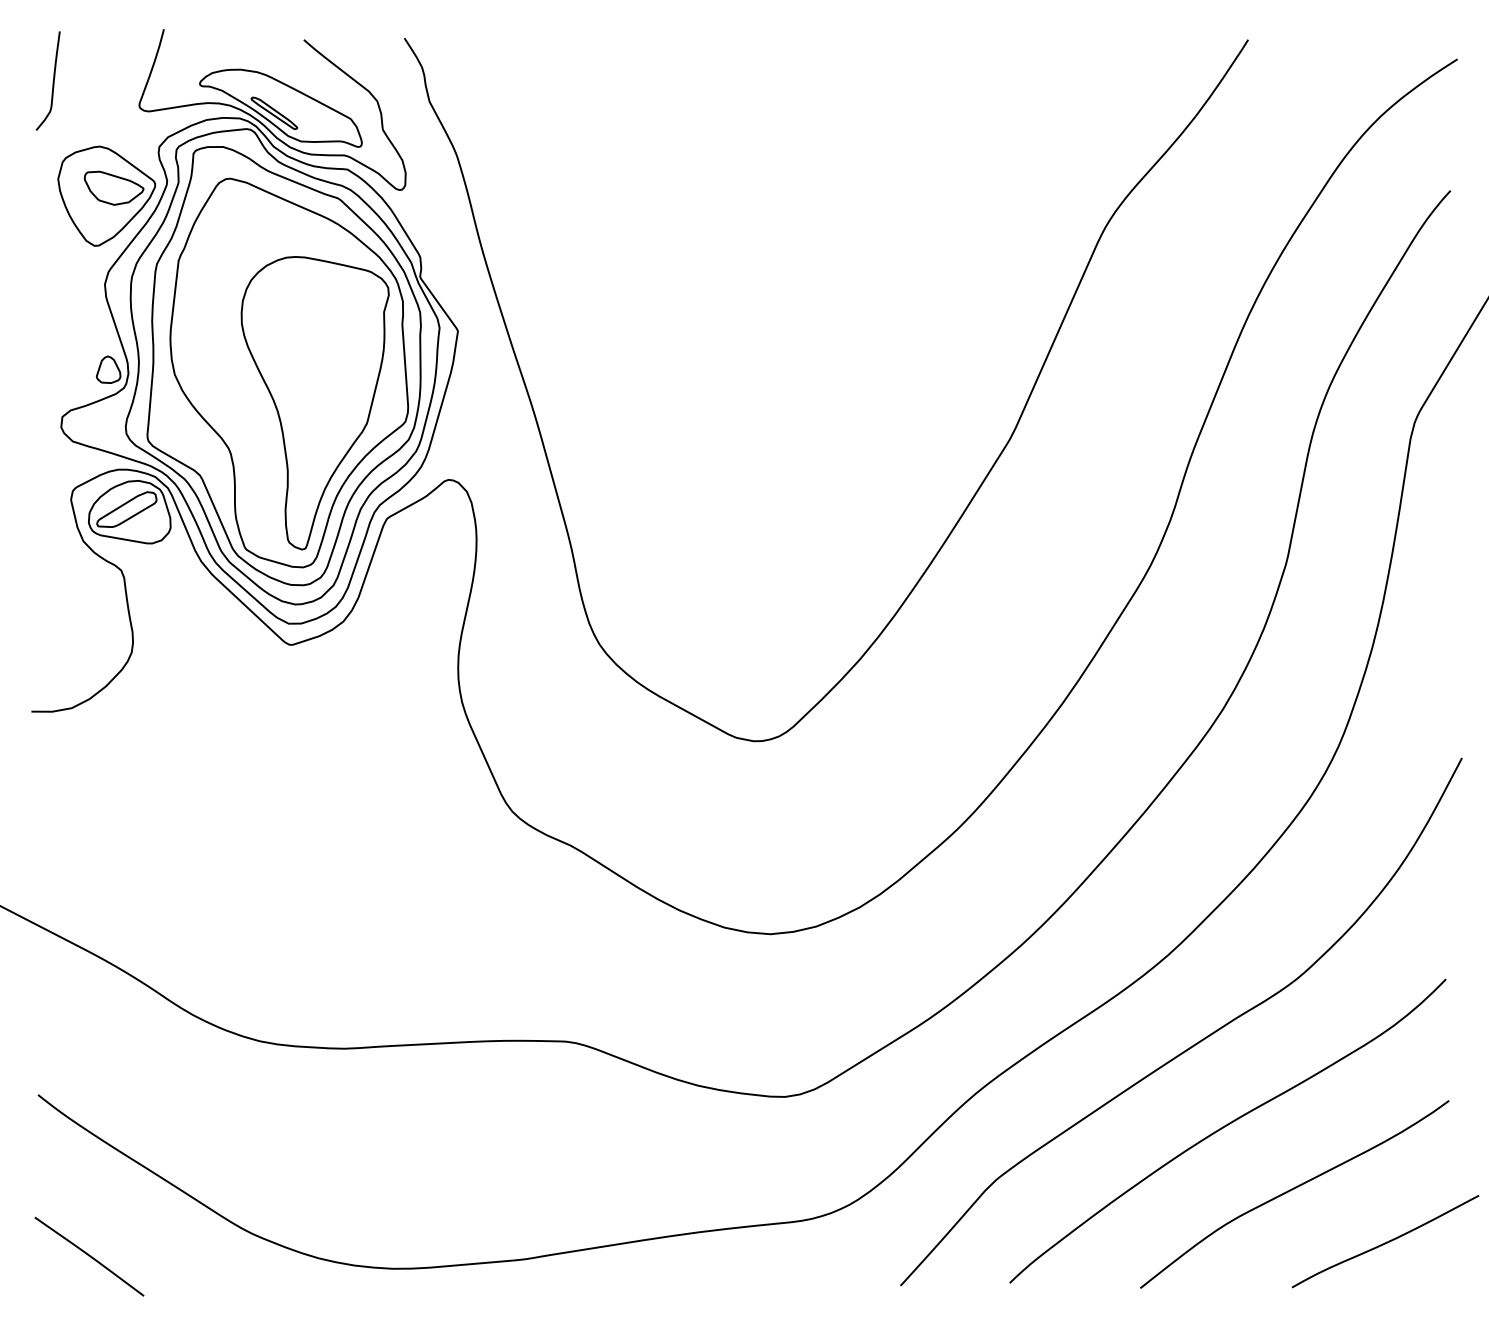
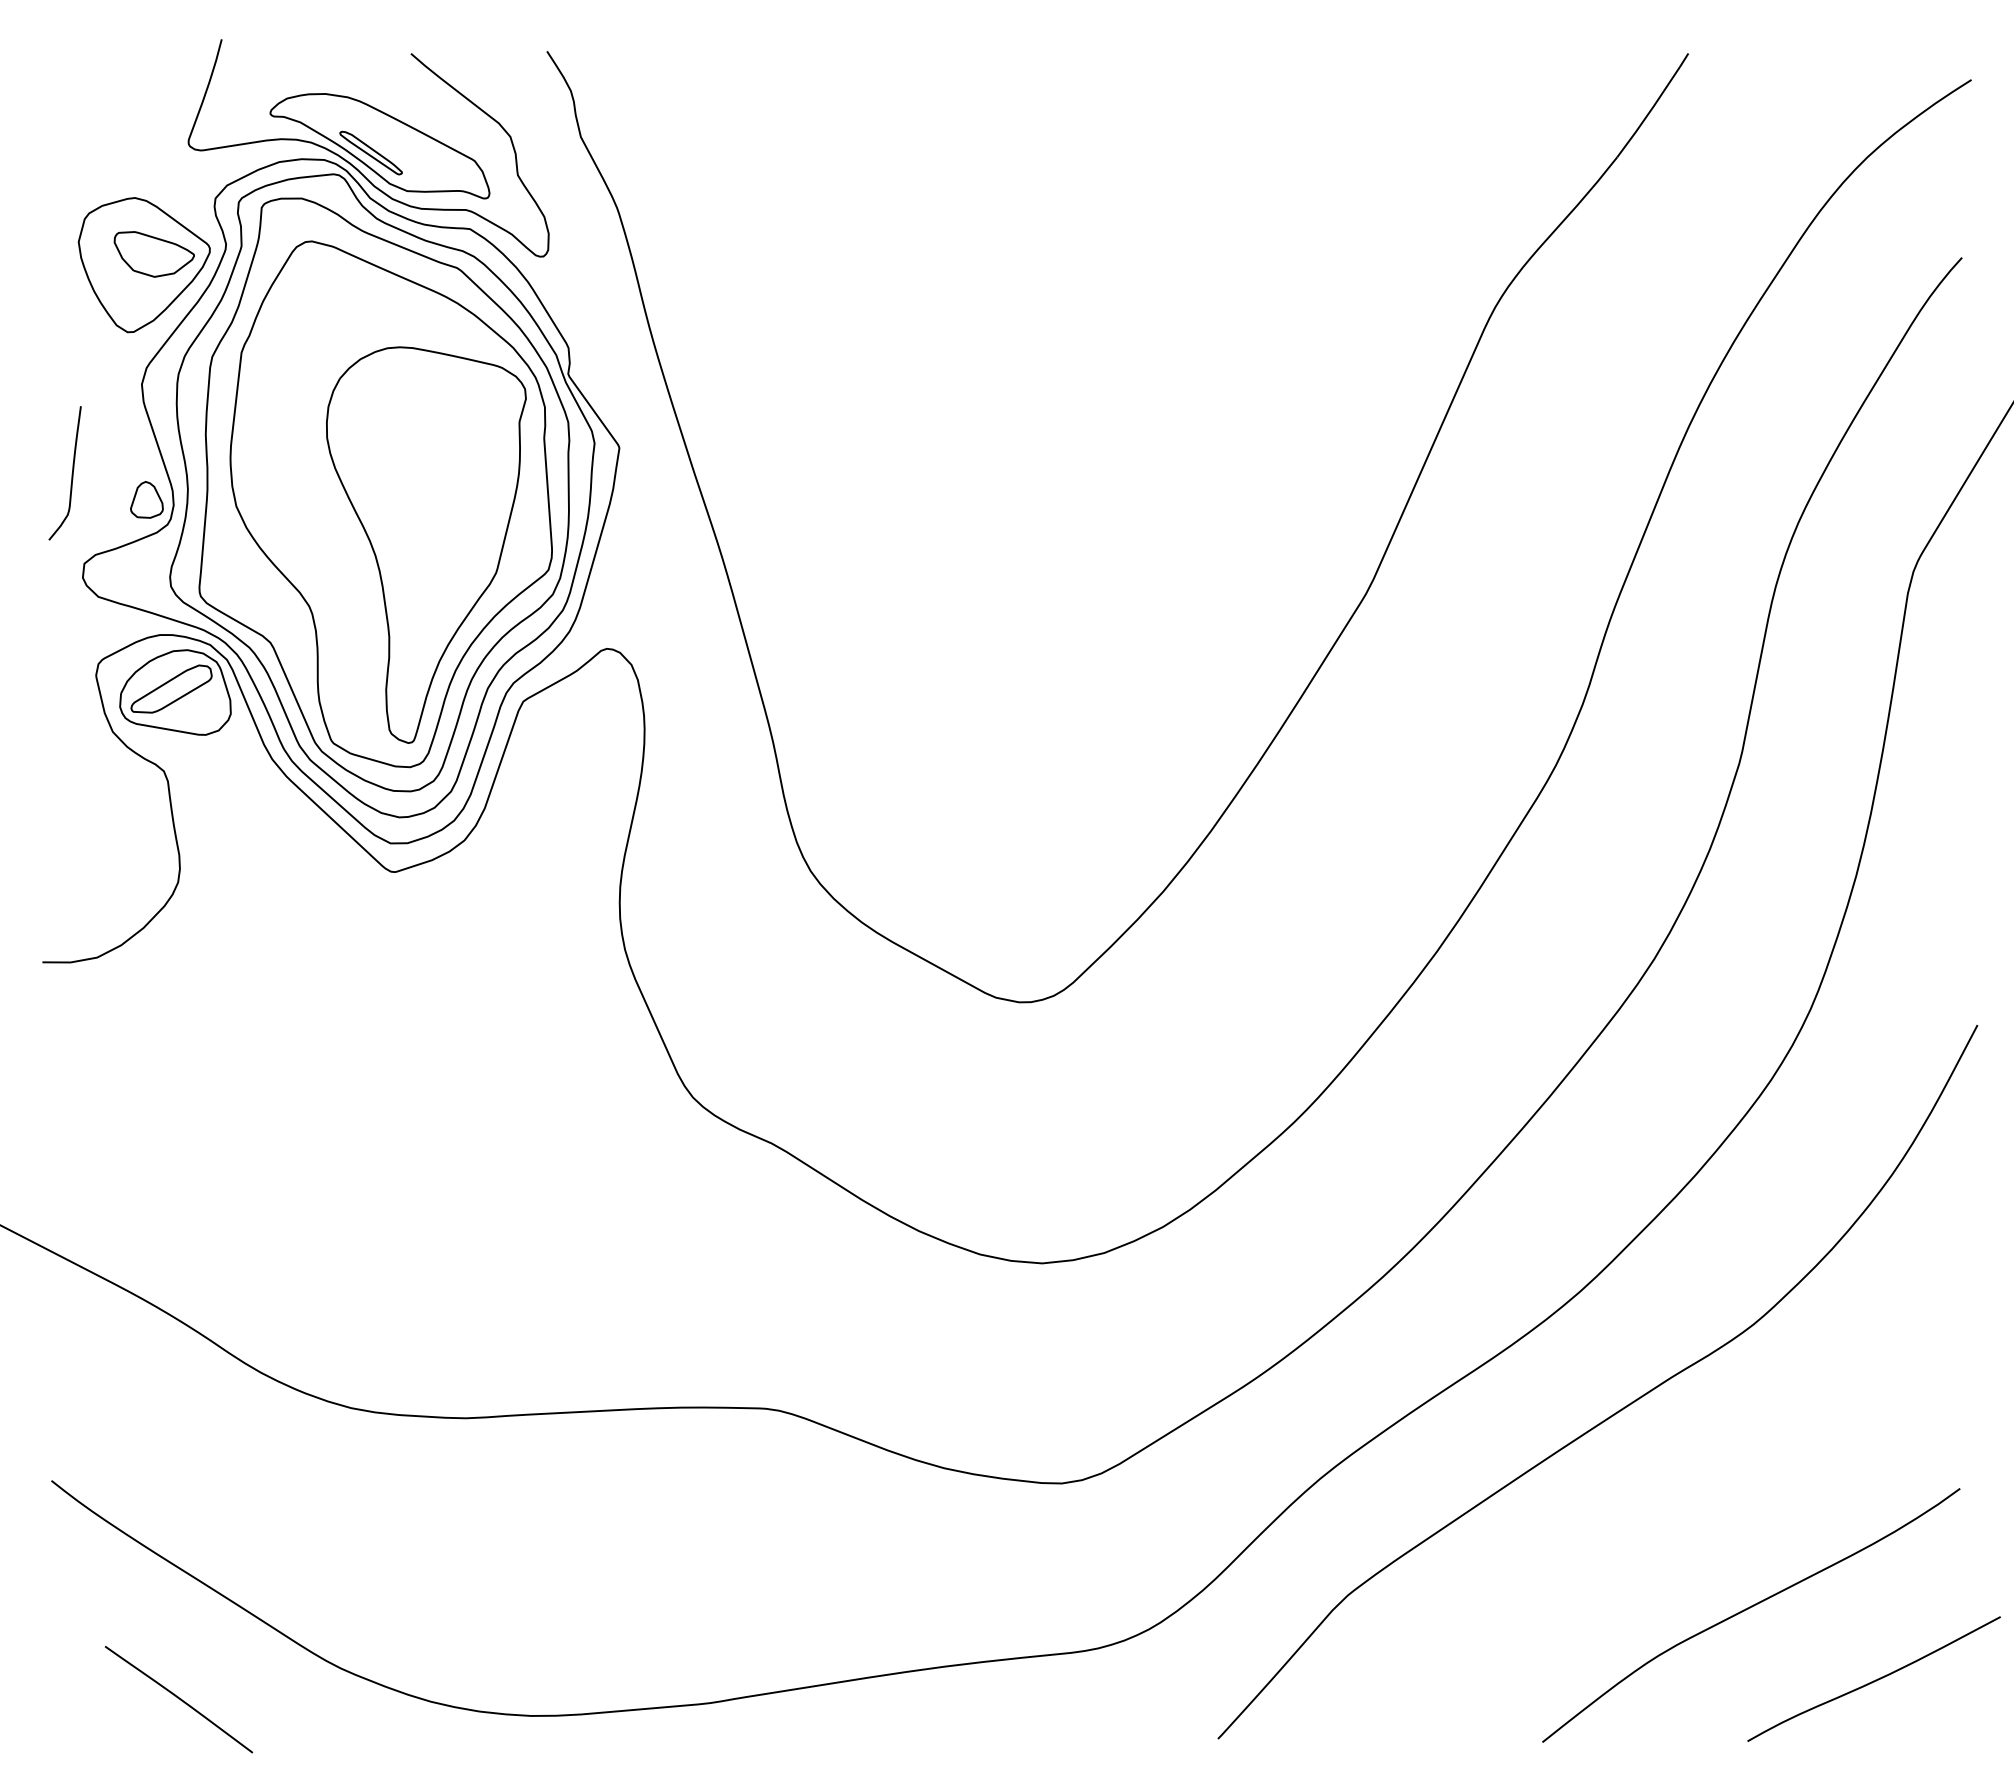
curve: (52, 81) -> (71, 473), moved
curve: (1225, 1127) -> (1657, 1524), removed
curve: (89, 1255) -> (178, 1698), moved

